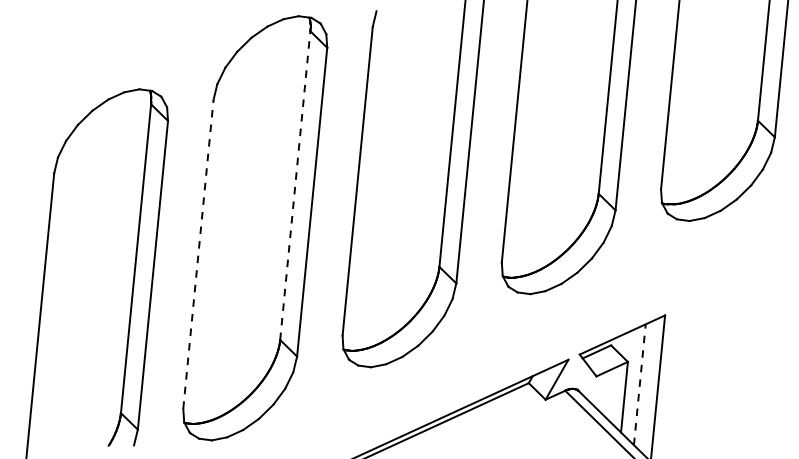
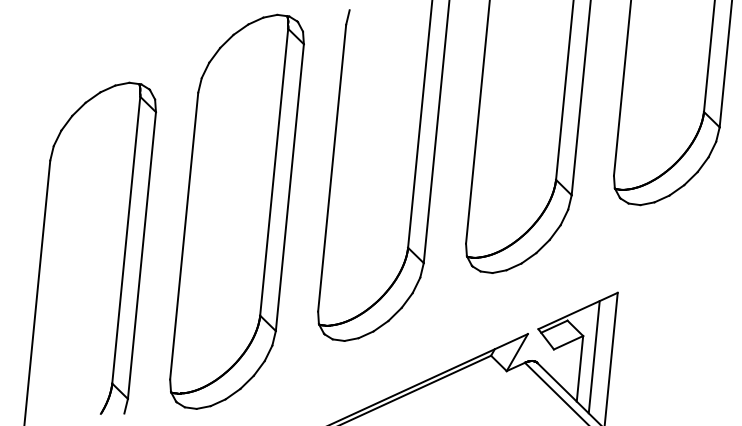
line: (295, 184) -> (274, 171), dashed -> solid
line: (198, 253) -> (184, 235), dashed -> solid
line: (640, 383) -> (594, 356), dashed -> solid

